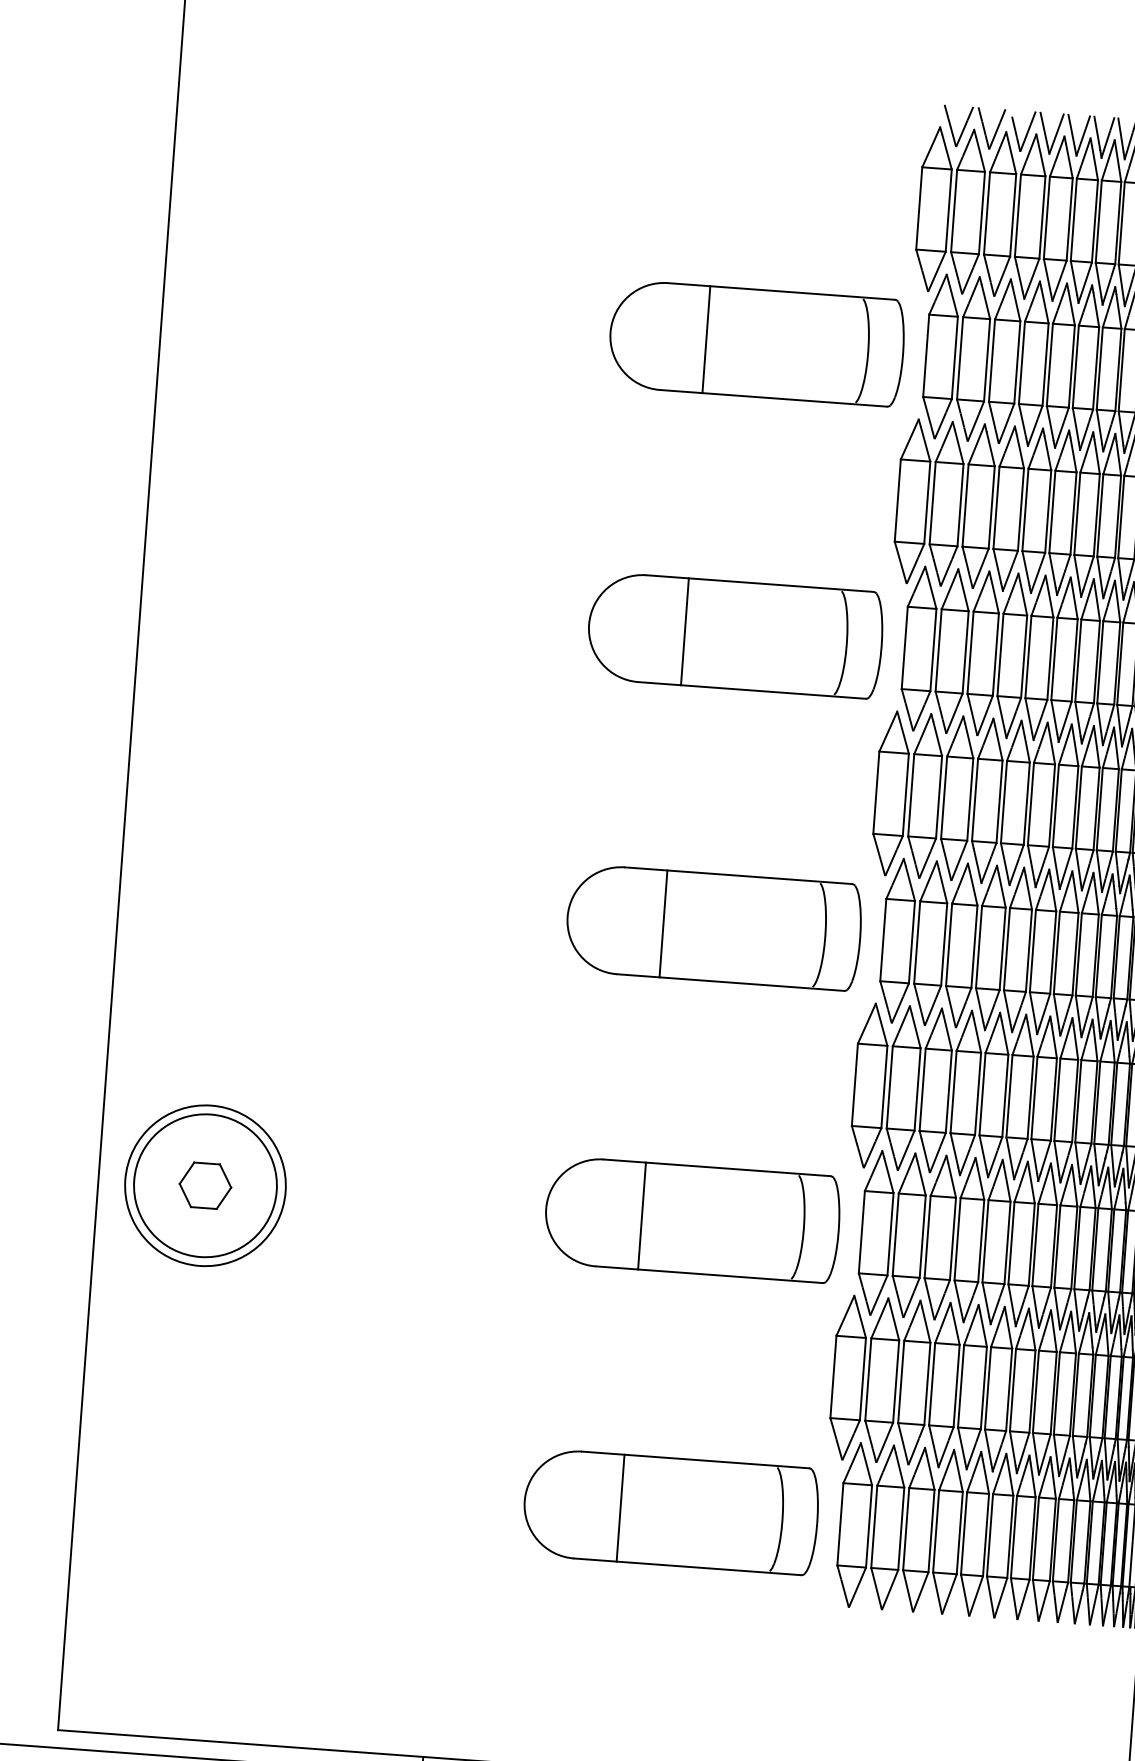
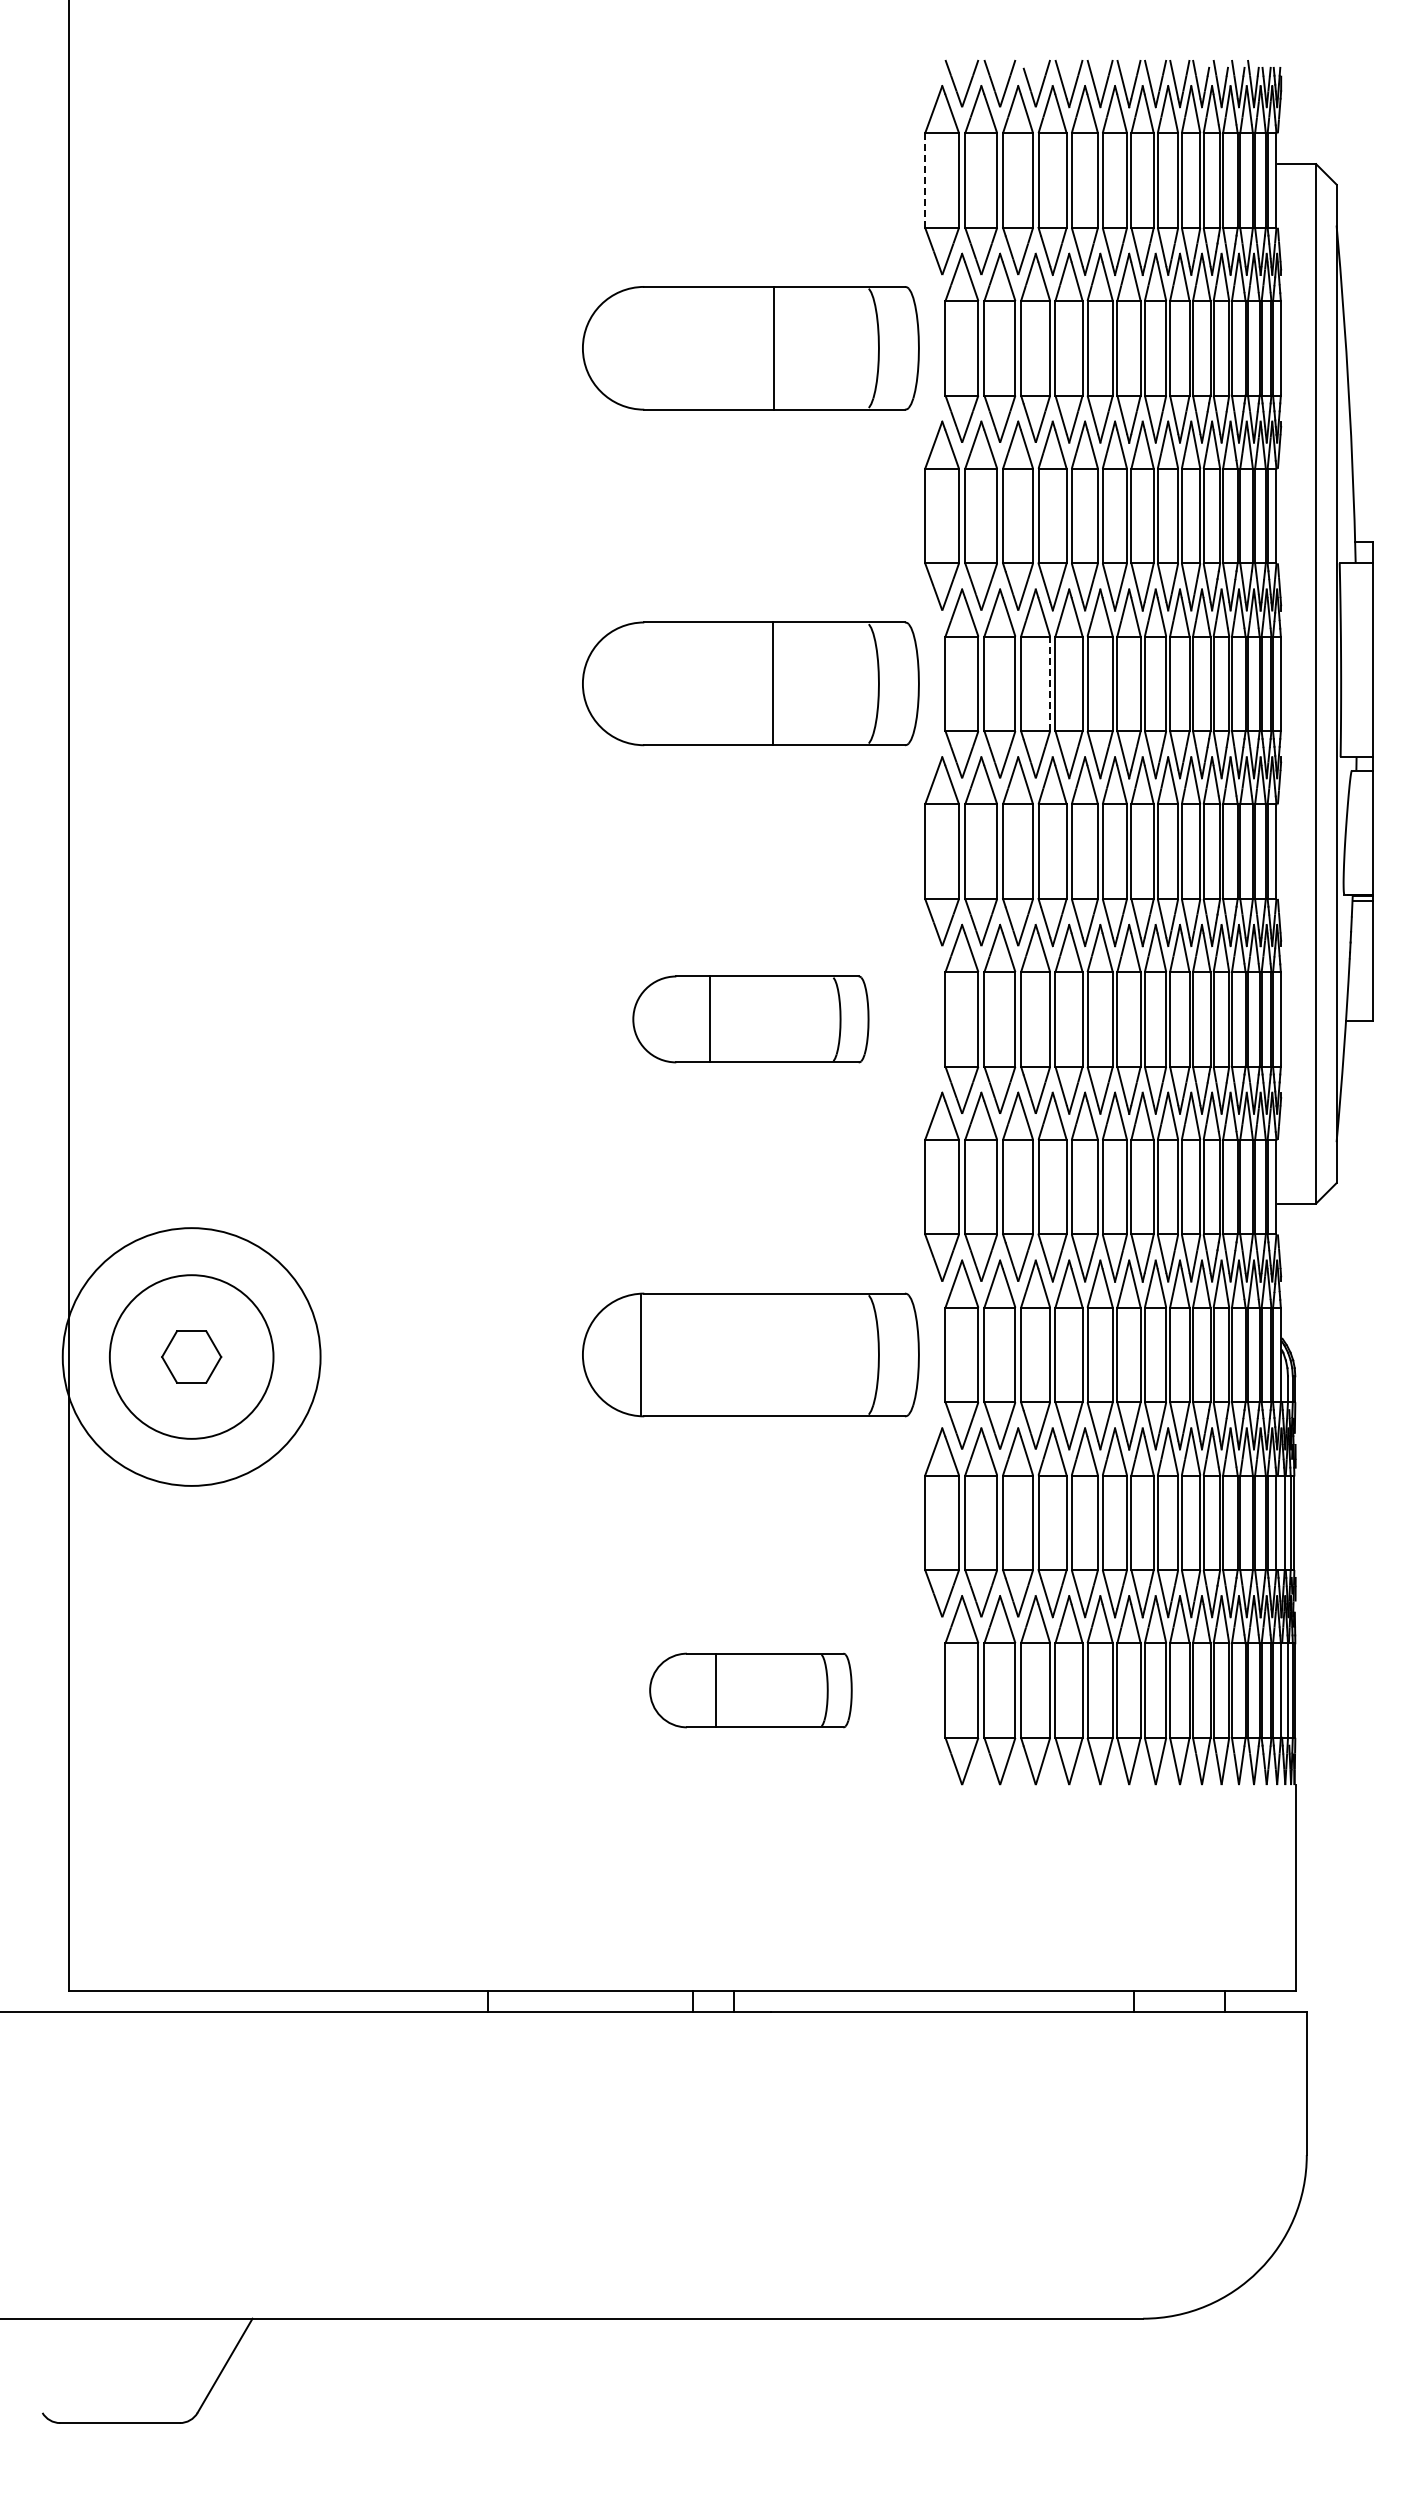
line: (919, 209) -> (925, 181), solid -> dashed
line: (706, 338) -> (773, 347), moved
line: (684, 631) -> (772, 683), moved
line: (996, 654) -> (1050, 683), solid -> dashed
part: (713, 927) -> (750, 1019), size x0.7
circle: (205, 1185) -> (191, 1356), size x1.4
line: (641, 1215) -> (640, 1354), moved
part: (670, 1511) -> (750, 1690), size x0.6

